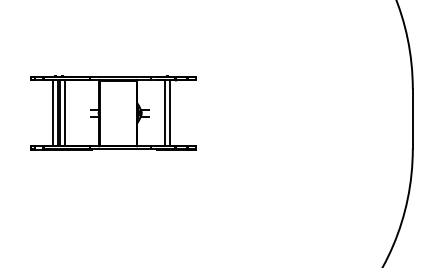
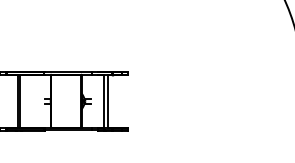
line: (52, 113) -> (13, 101), removed
line: (65, 113) -> (24, 101), removed

